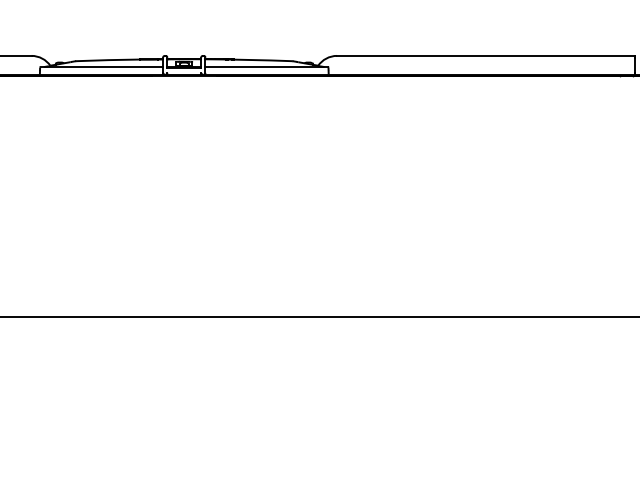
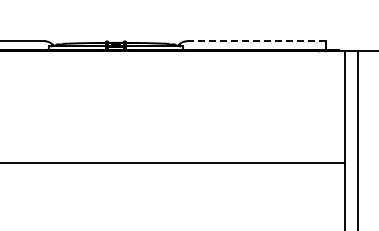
line: (484, 56) -> (255, 41), solid -> dashed

